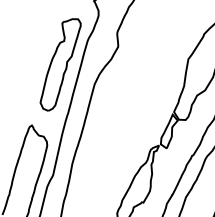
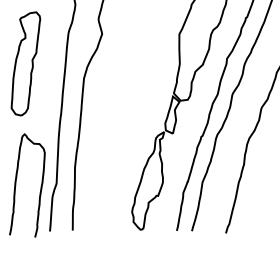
part: (60, 64) -> (25, 63), moved

